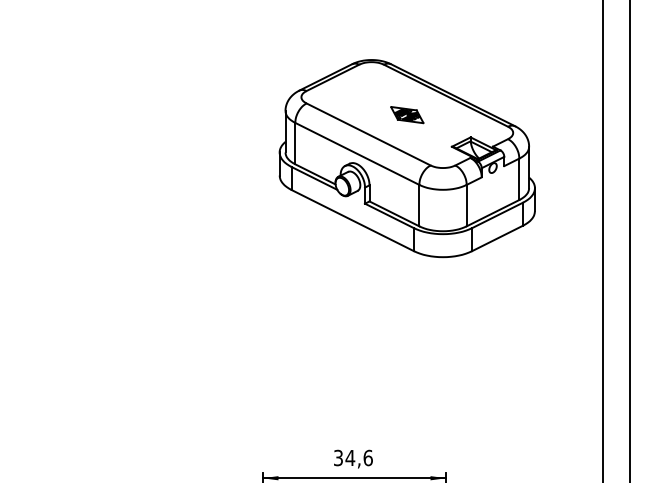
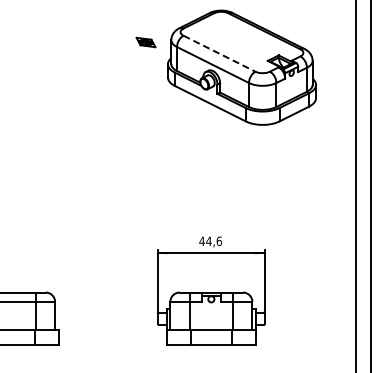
part: (406, 115) -> (145, 42), moved
line: (368, 134) -> (219, 53), solid -> dashed
text: (337, 458) -> (201, 241), 34,6 -> 44,6

